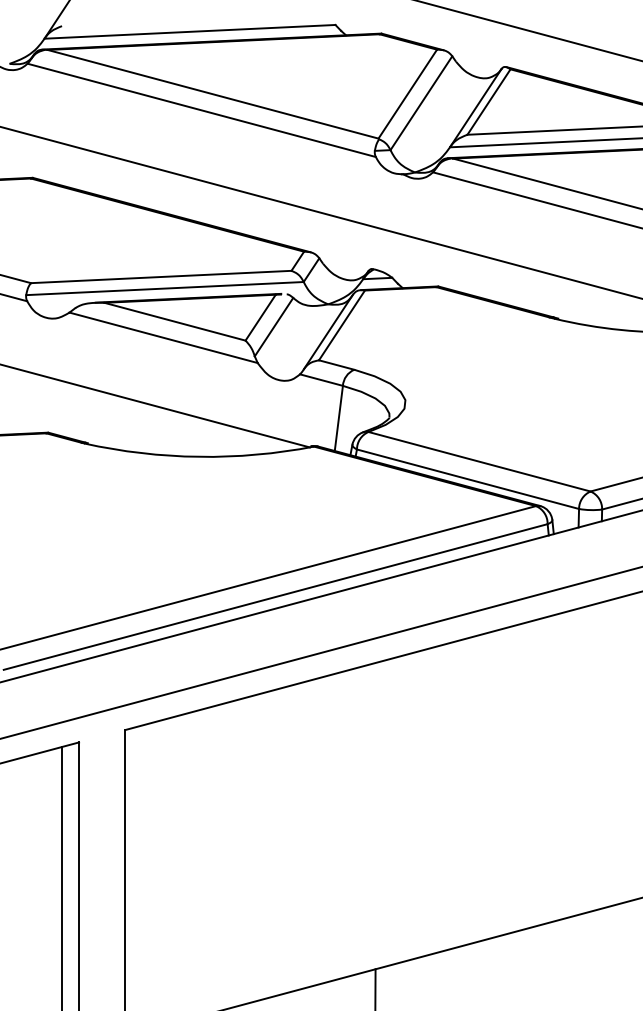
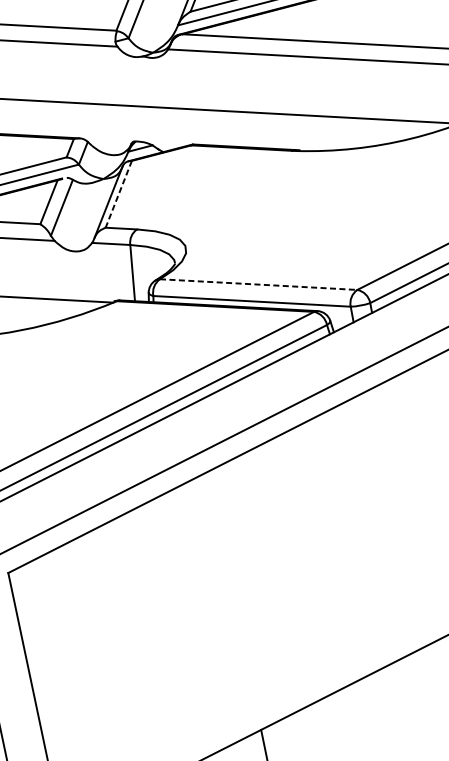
line: (341, 325) -> (118, 194), solid -> dashed
line: (479, 461) -> (258, 284), solid -> dashed

